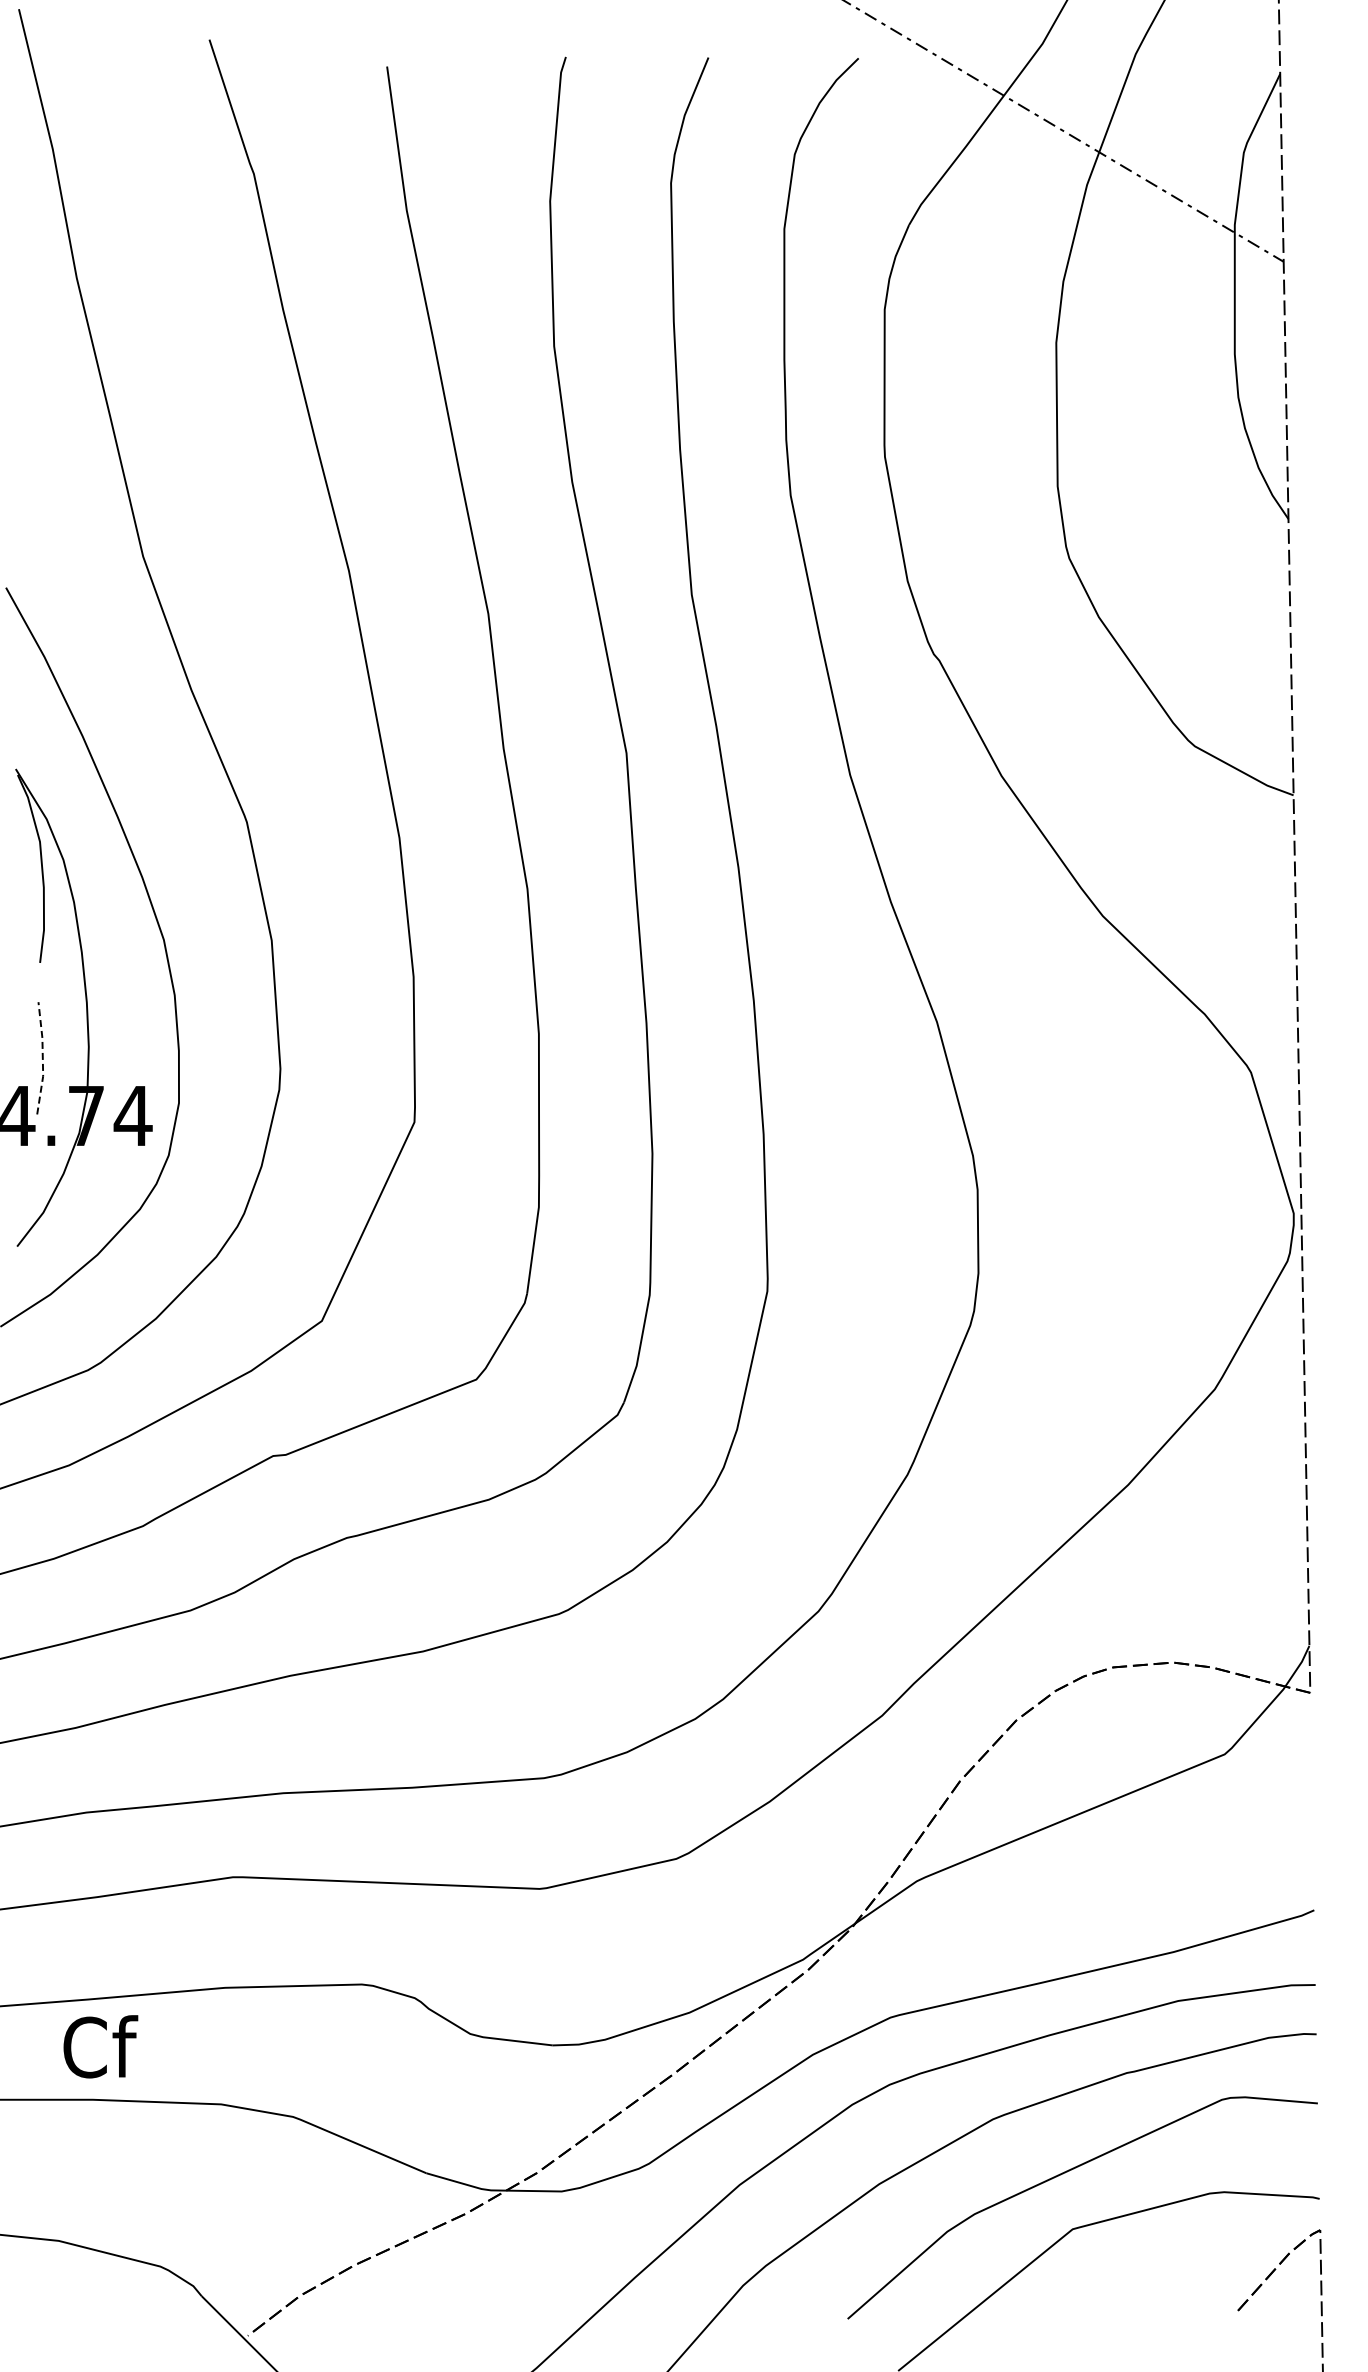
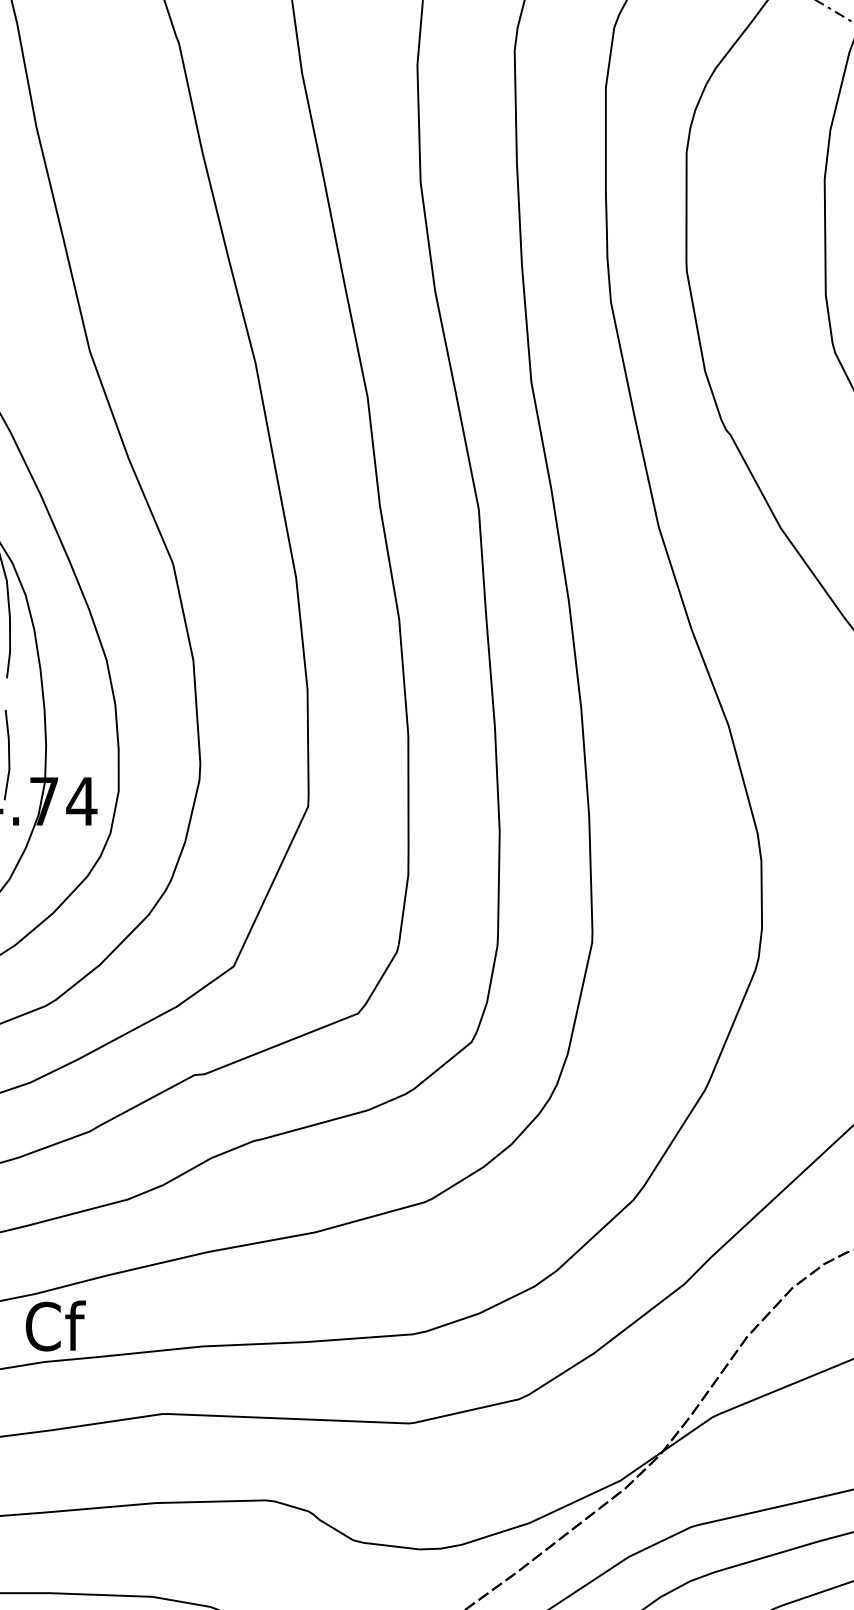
line: (42, 1057) -> (8, 754), dashed -> solid
text: (100, 2046) -> (55, 1325), moved

